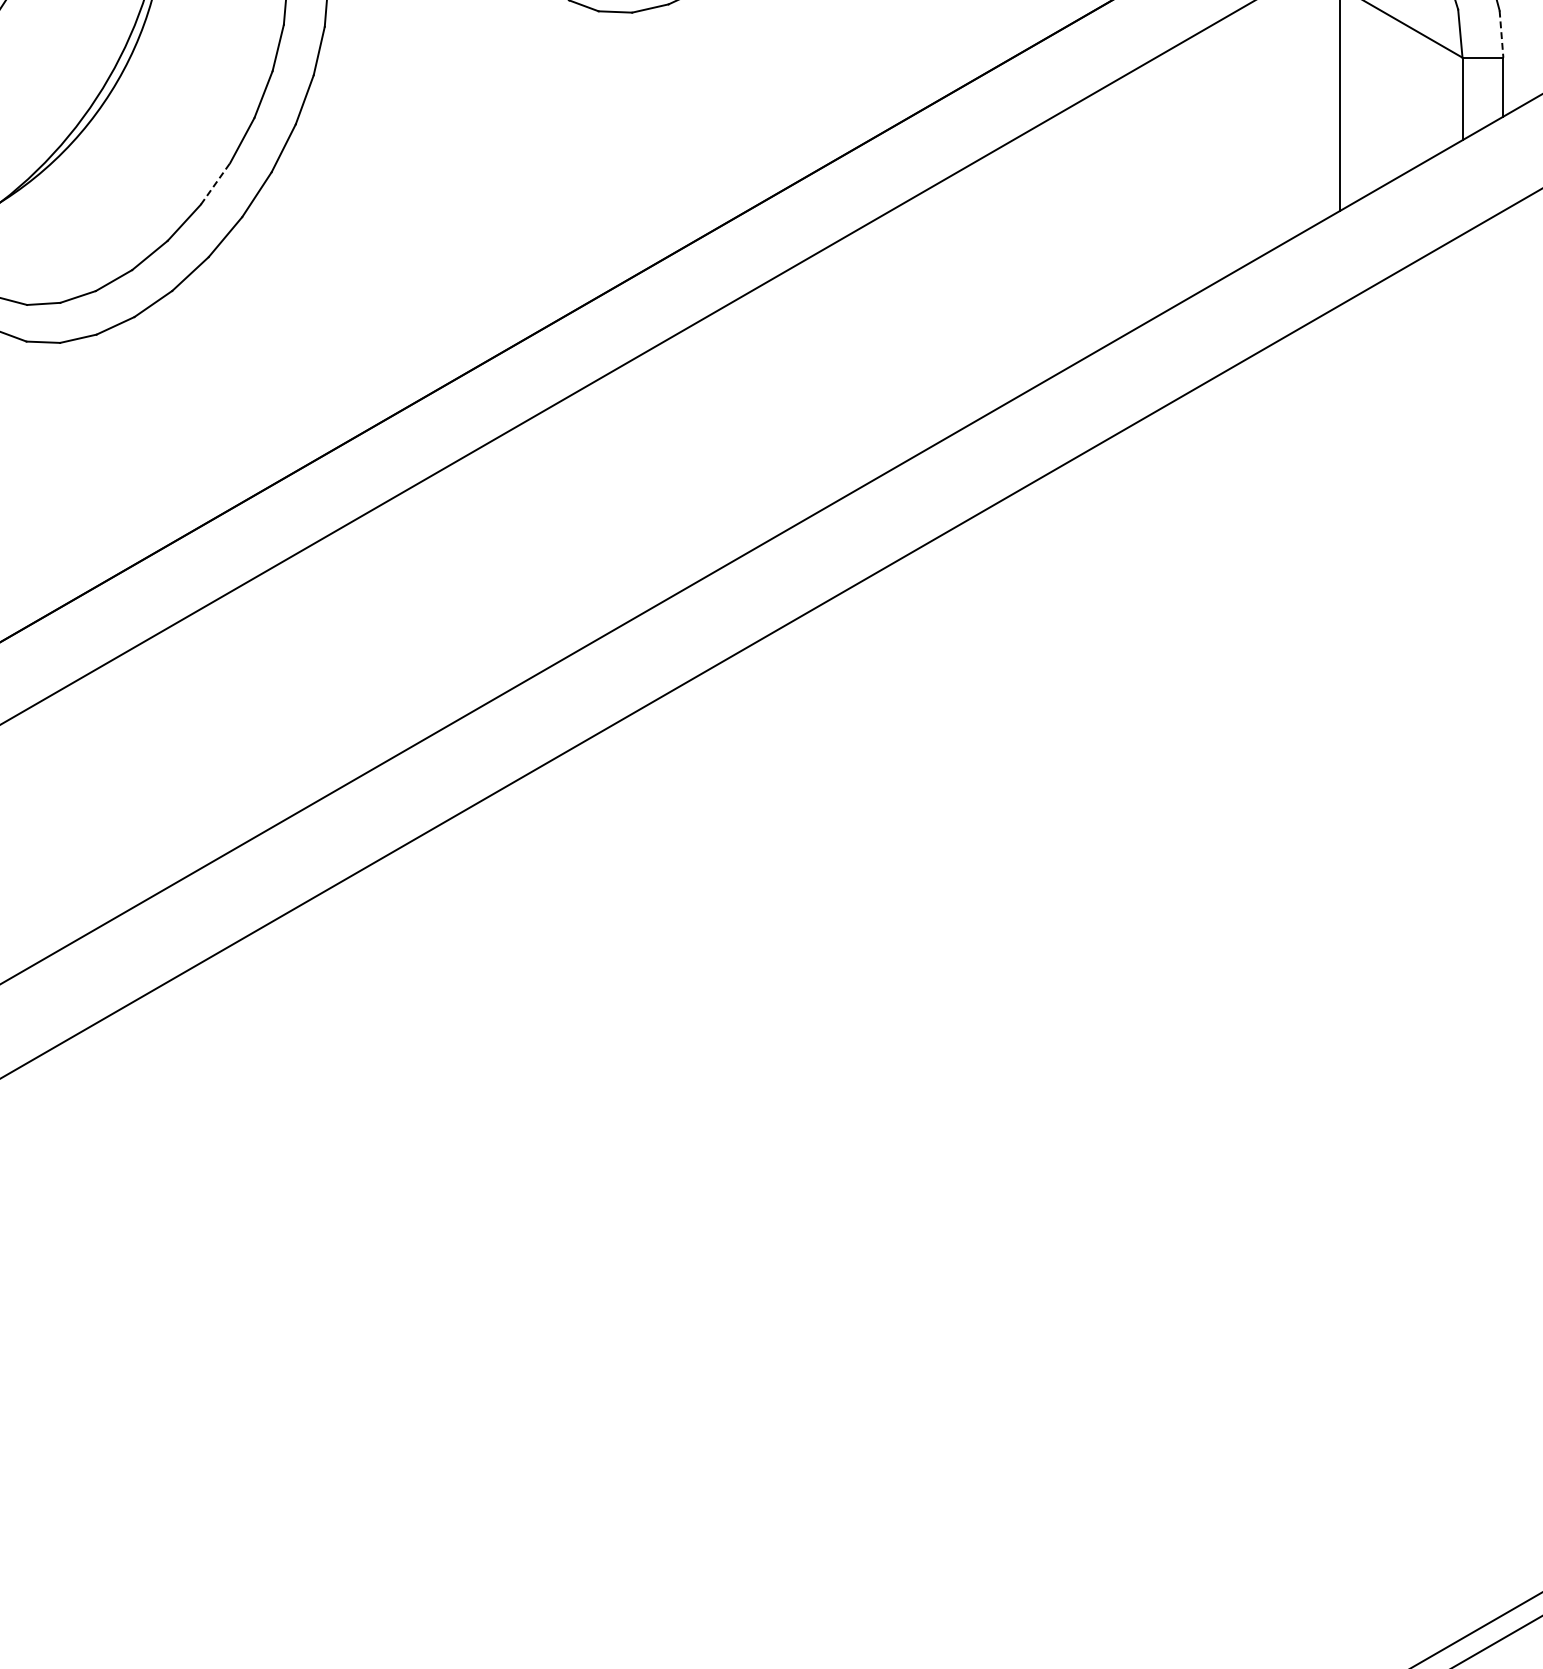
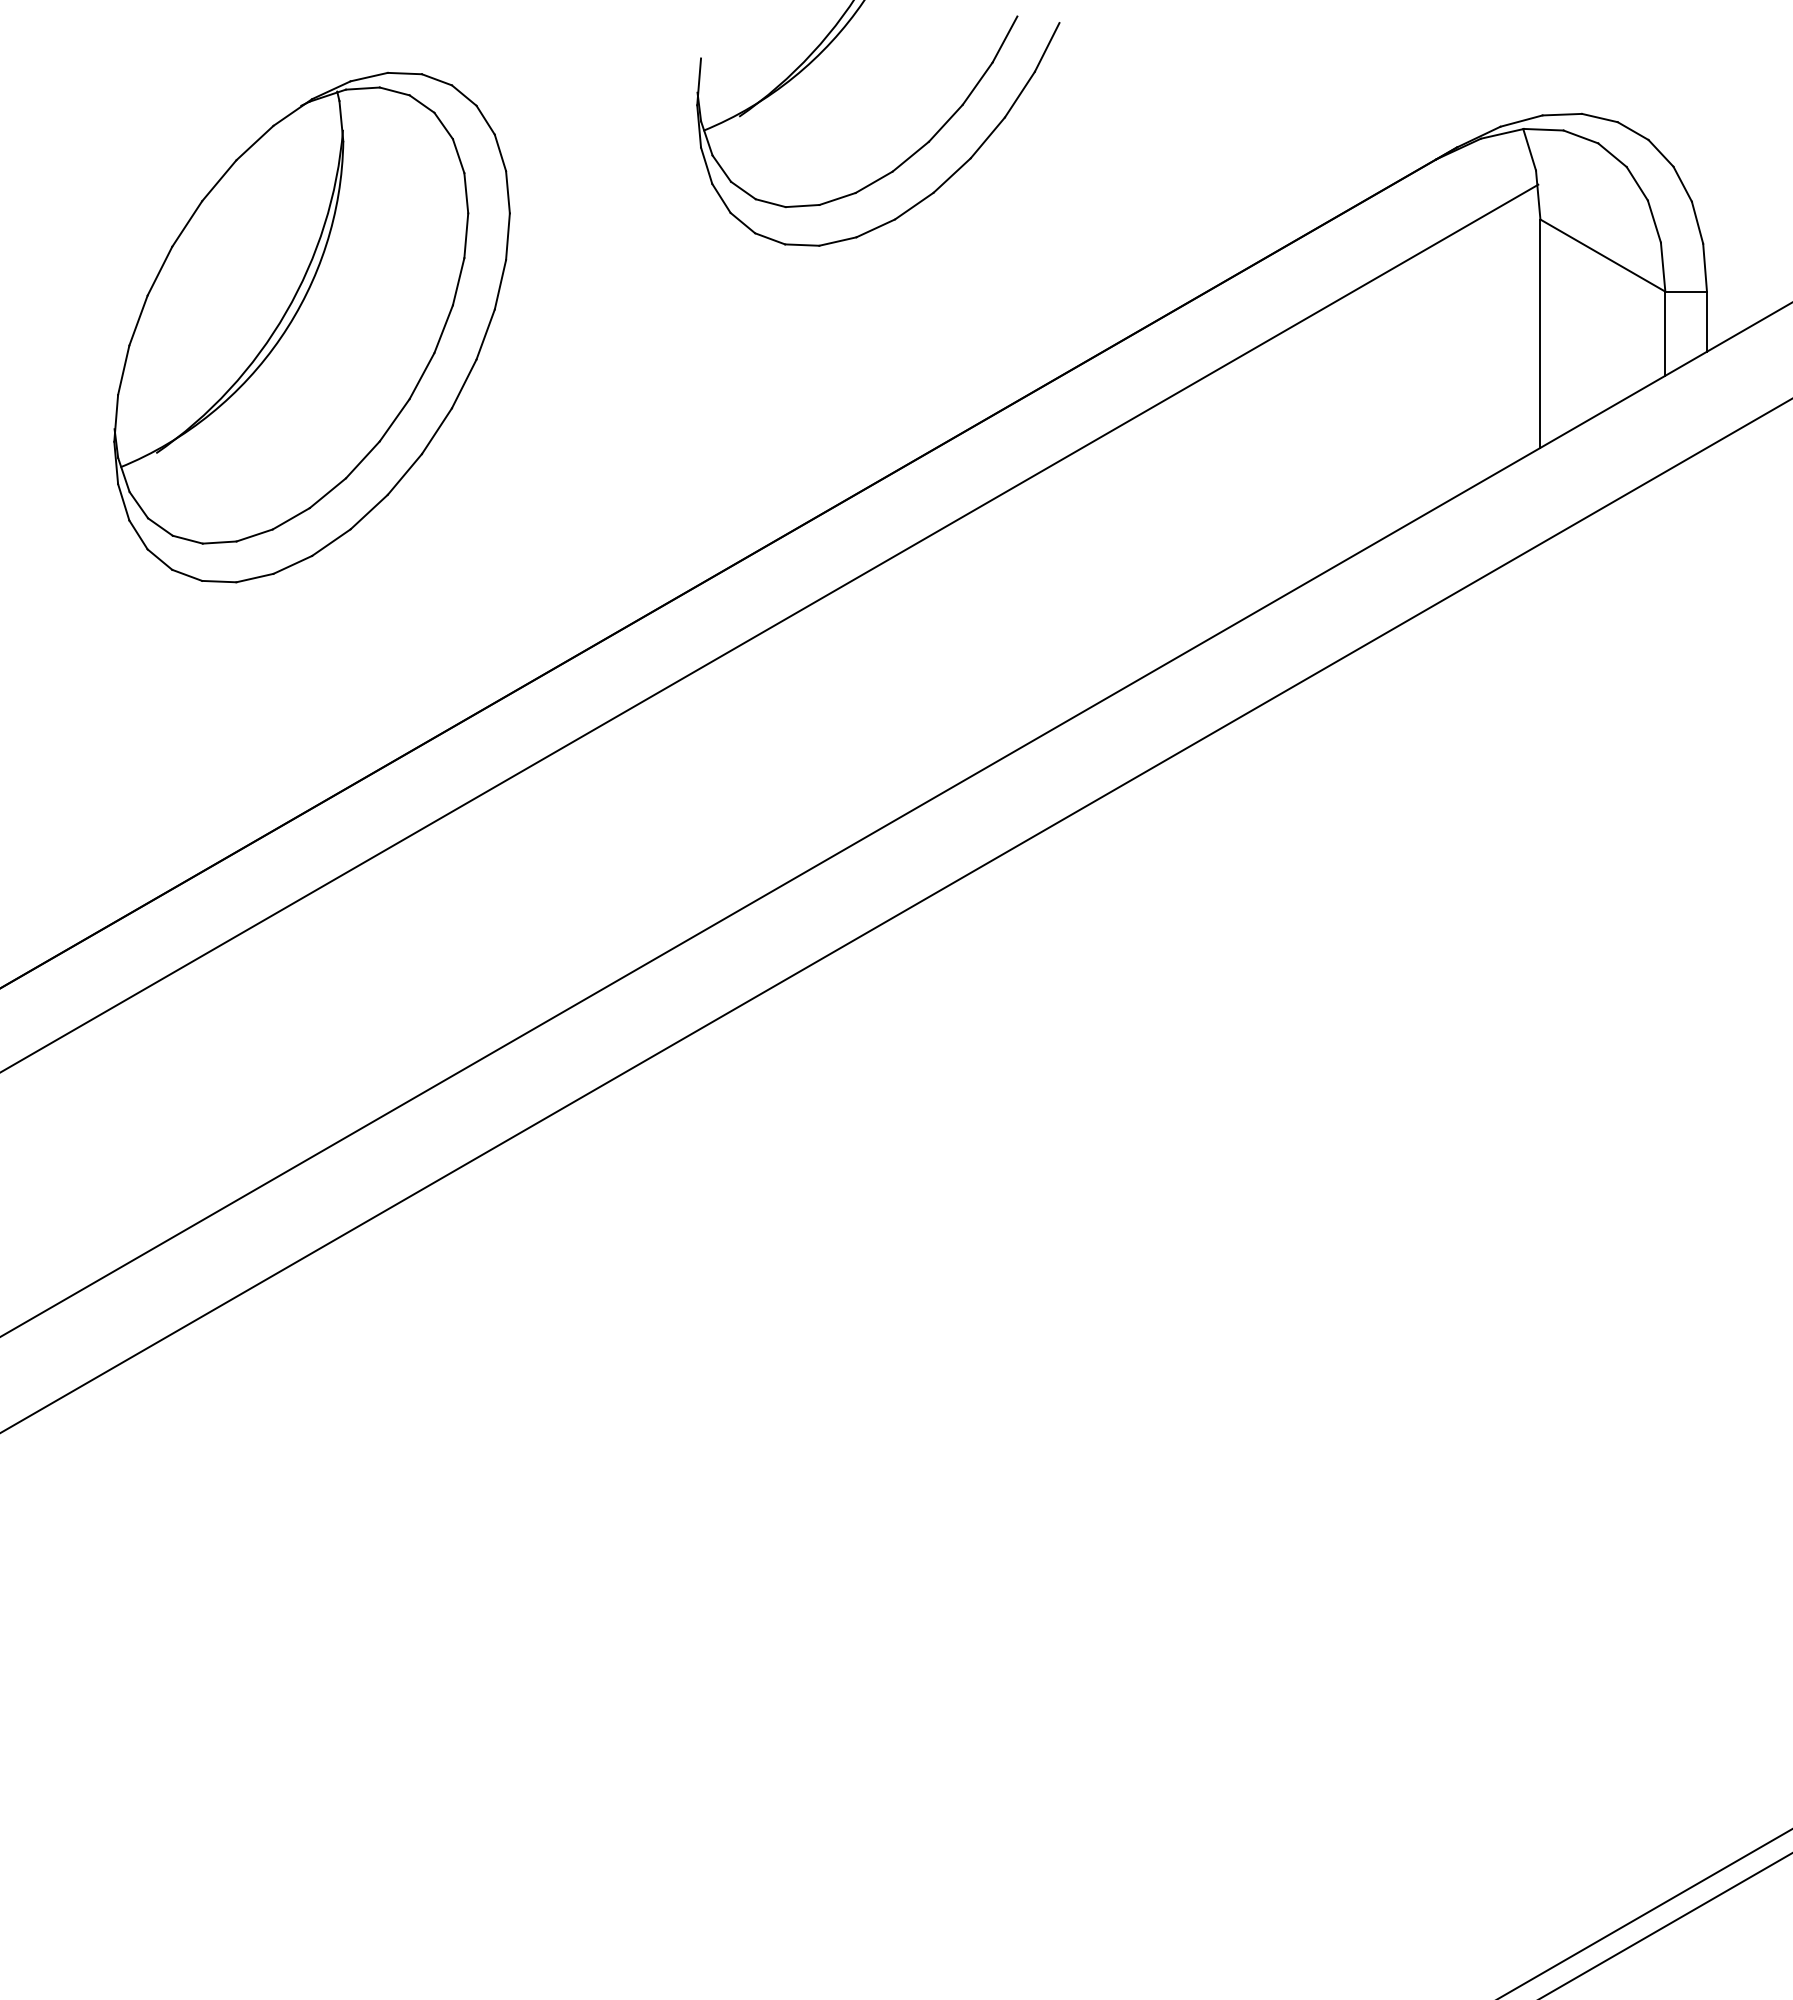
line: (1501, 34) -> (1705, 268), dashed -> solid
line: (215, 184) -> (394, 420), dashed -> solid

